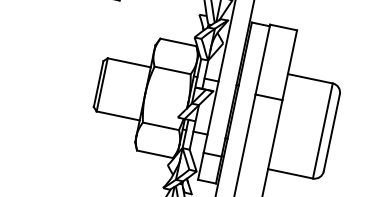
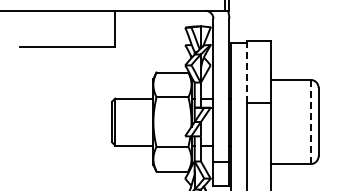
line: (263, 60) -> (247, 72), solid -> dashed
line: (322, 131) -> (310, 122), solid -> dashed

